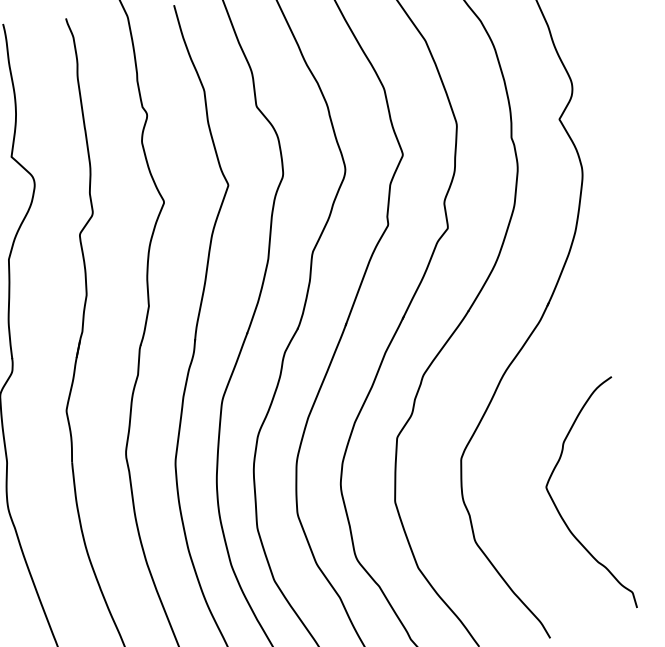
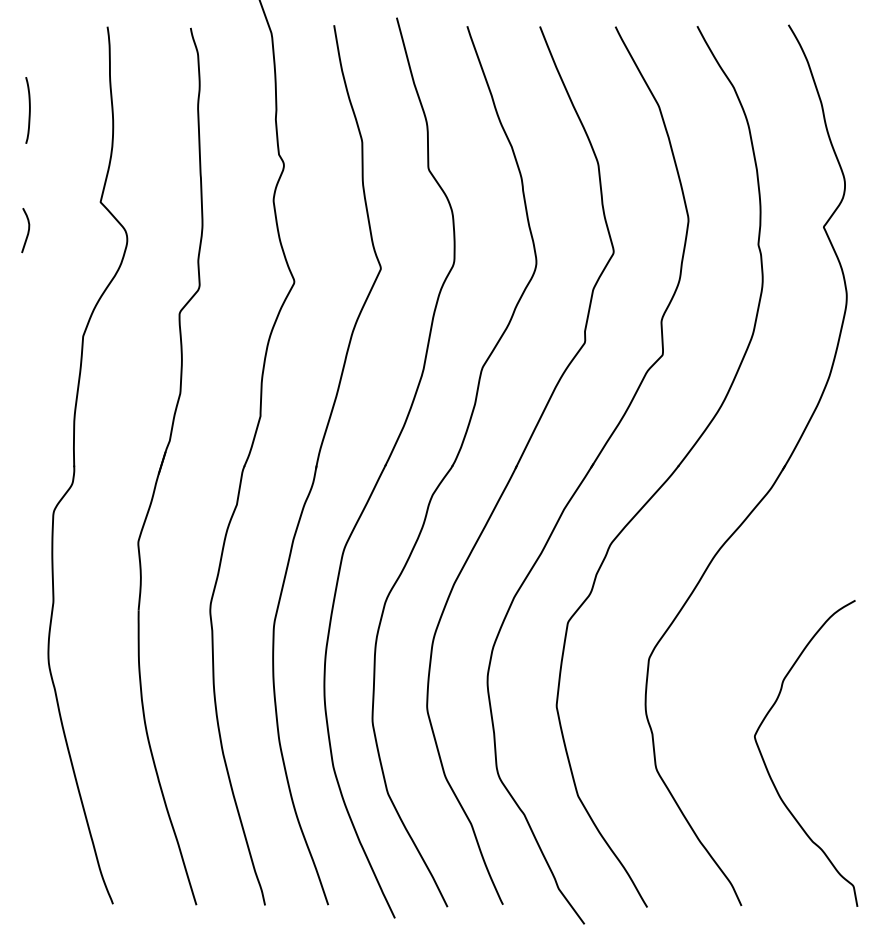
curve: (558, 509) -> (767, 767), moved

